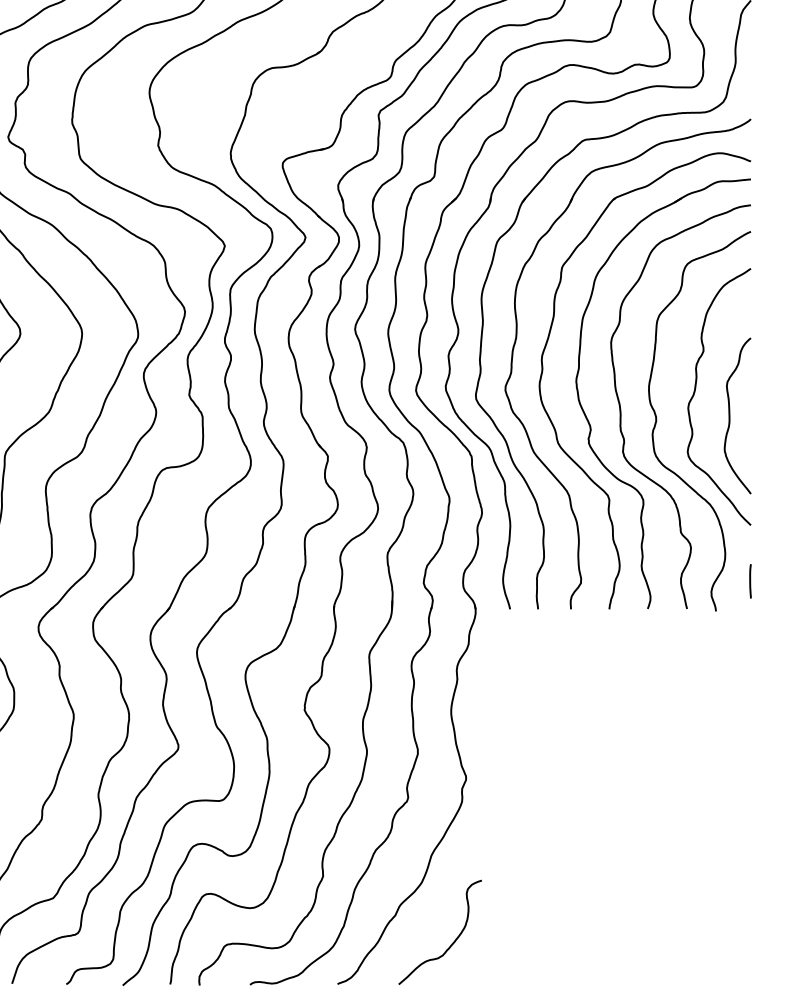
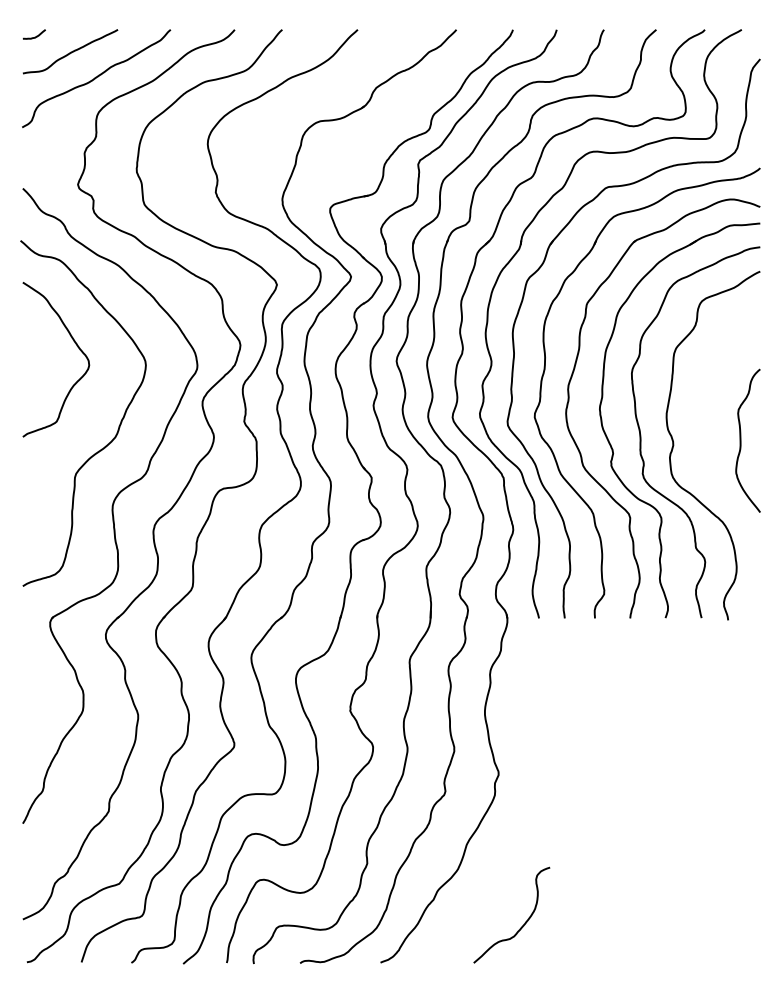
curve: (695, 392) -> (709, 419), removed
line: (750, 581) -> (759, 592), removed
curve: (454, 940) -> (524, 922), moved

